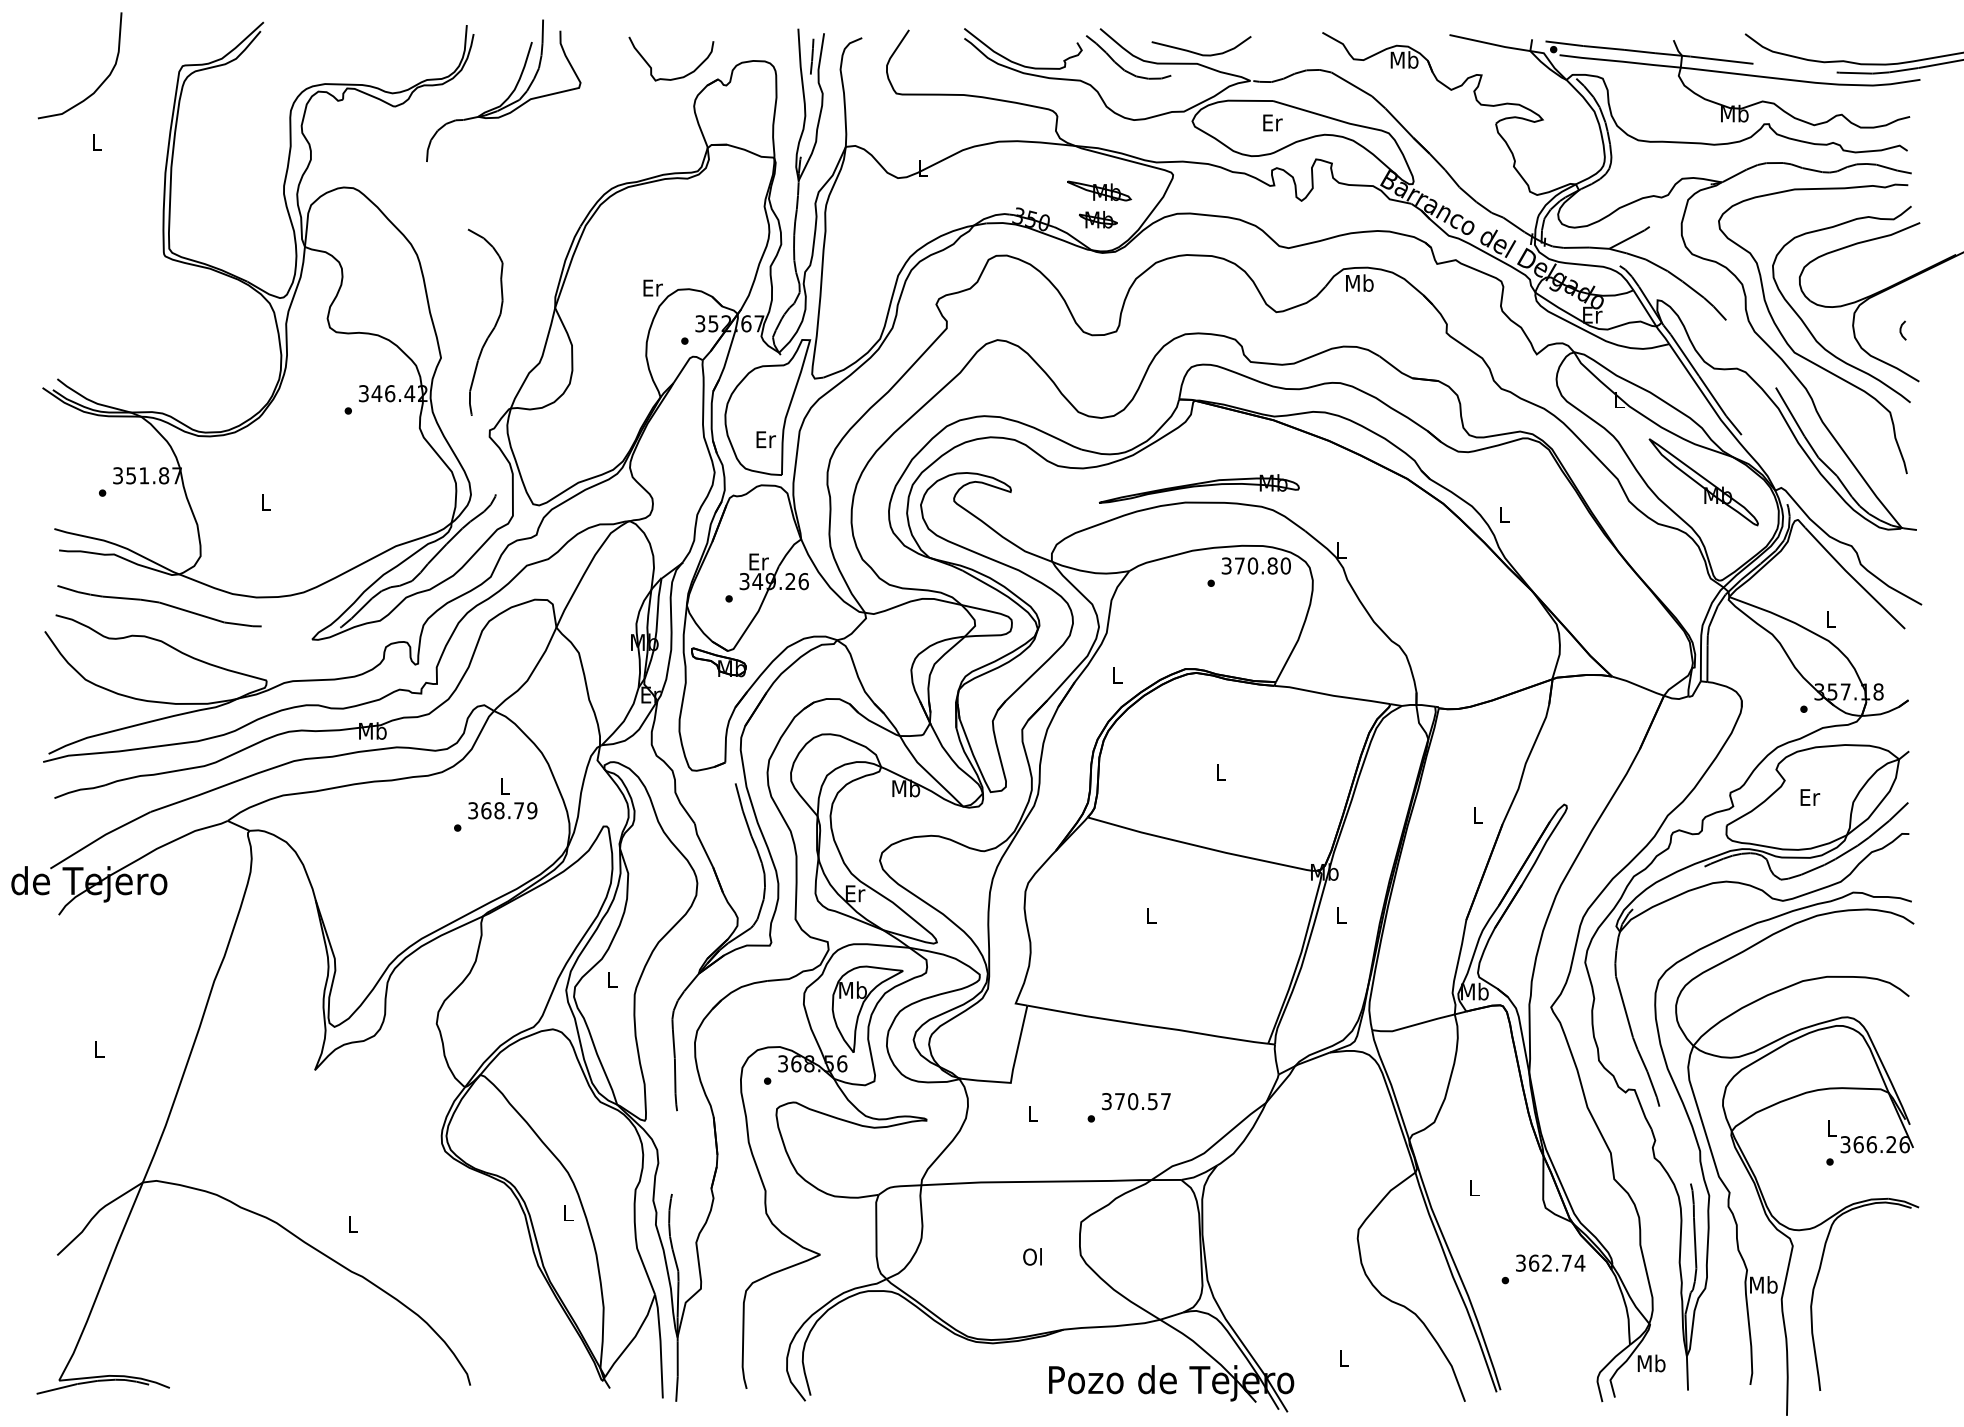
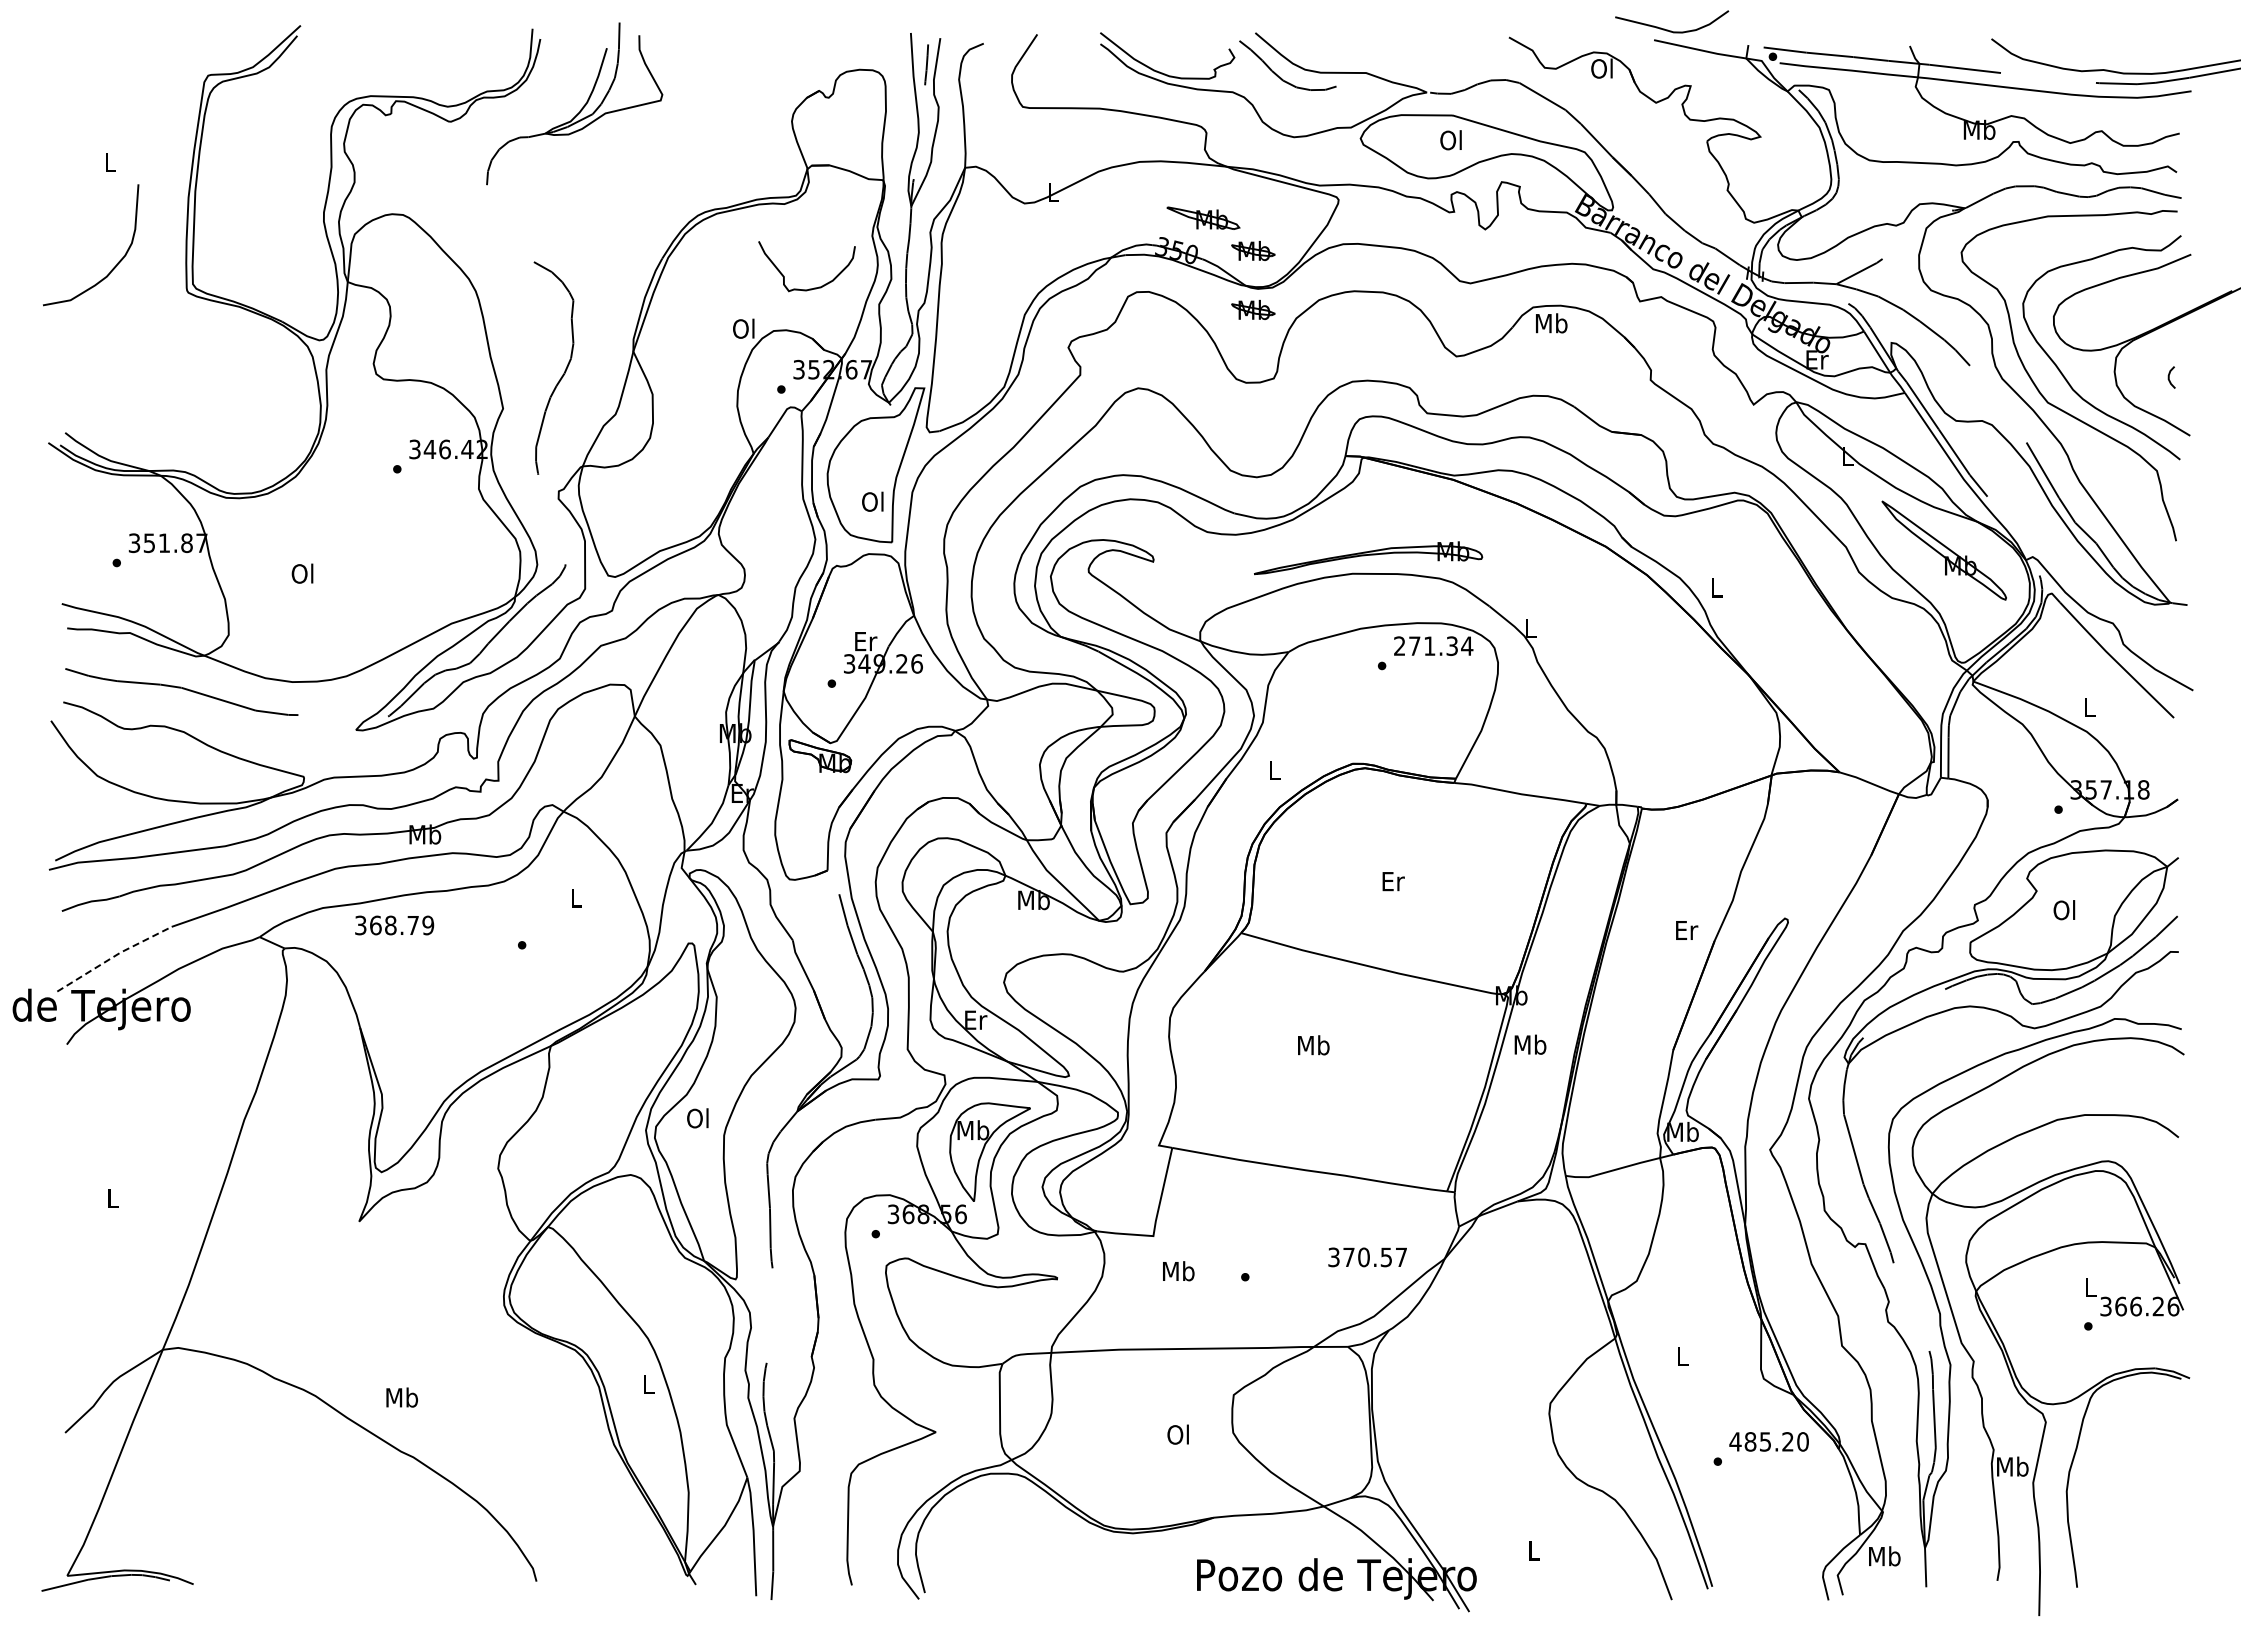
curve: (1198, 52) -> (1668, 29), moved
text: (1404, 59) -> (1602, 68), Mb -> Ol
curve: (673, 78) -> (809, 288), moved
curve: (103, 80) -> (117, 262), moved
text: (1272, 122) -> (1451, 140), Er -> Ol
part: (1099, 190) -> (1203, 217), moved
part: (1098, 271) -> (1253, 309), added
text: (652, 287) -> (744, 328), Er -> Ol
text: (765, 439) -> (873, 501), Er -> Ol
text: (265, 502) -> (302, 573), L -> Ol
text: (1256, 565) -> (1433, 645), 370.80 -> 271.34
text: (1221, 772) -> (1393, 881), L -> Er
text: (1810, 797) -> (2065, 910), Er -> Ol
text: (502, 810) -> (394, 925), moved
text: (1478, 815) -> (1687, 930), L -> Er
line: (99, 837) -> (113, 956), solid -> dashed
text: (1151, 915) -> (1313, 1045), L -> Mb
text: (1341, 915) -> (1530, 1044), L -> Mb
text: (611, 979) -> (697, 1118), L -> Ol
text: (1136, 1101) -> (1367, 1257), moved
text: (1032, 1113) -> (1178, 1271), L -> Mb
text: (352, 1224) -> (402, 1397), L -> Mb
text: (1550, 1262) -> (1769, 1441), 362.74 -> 485.20

